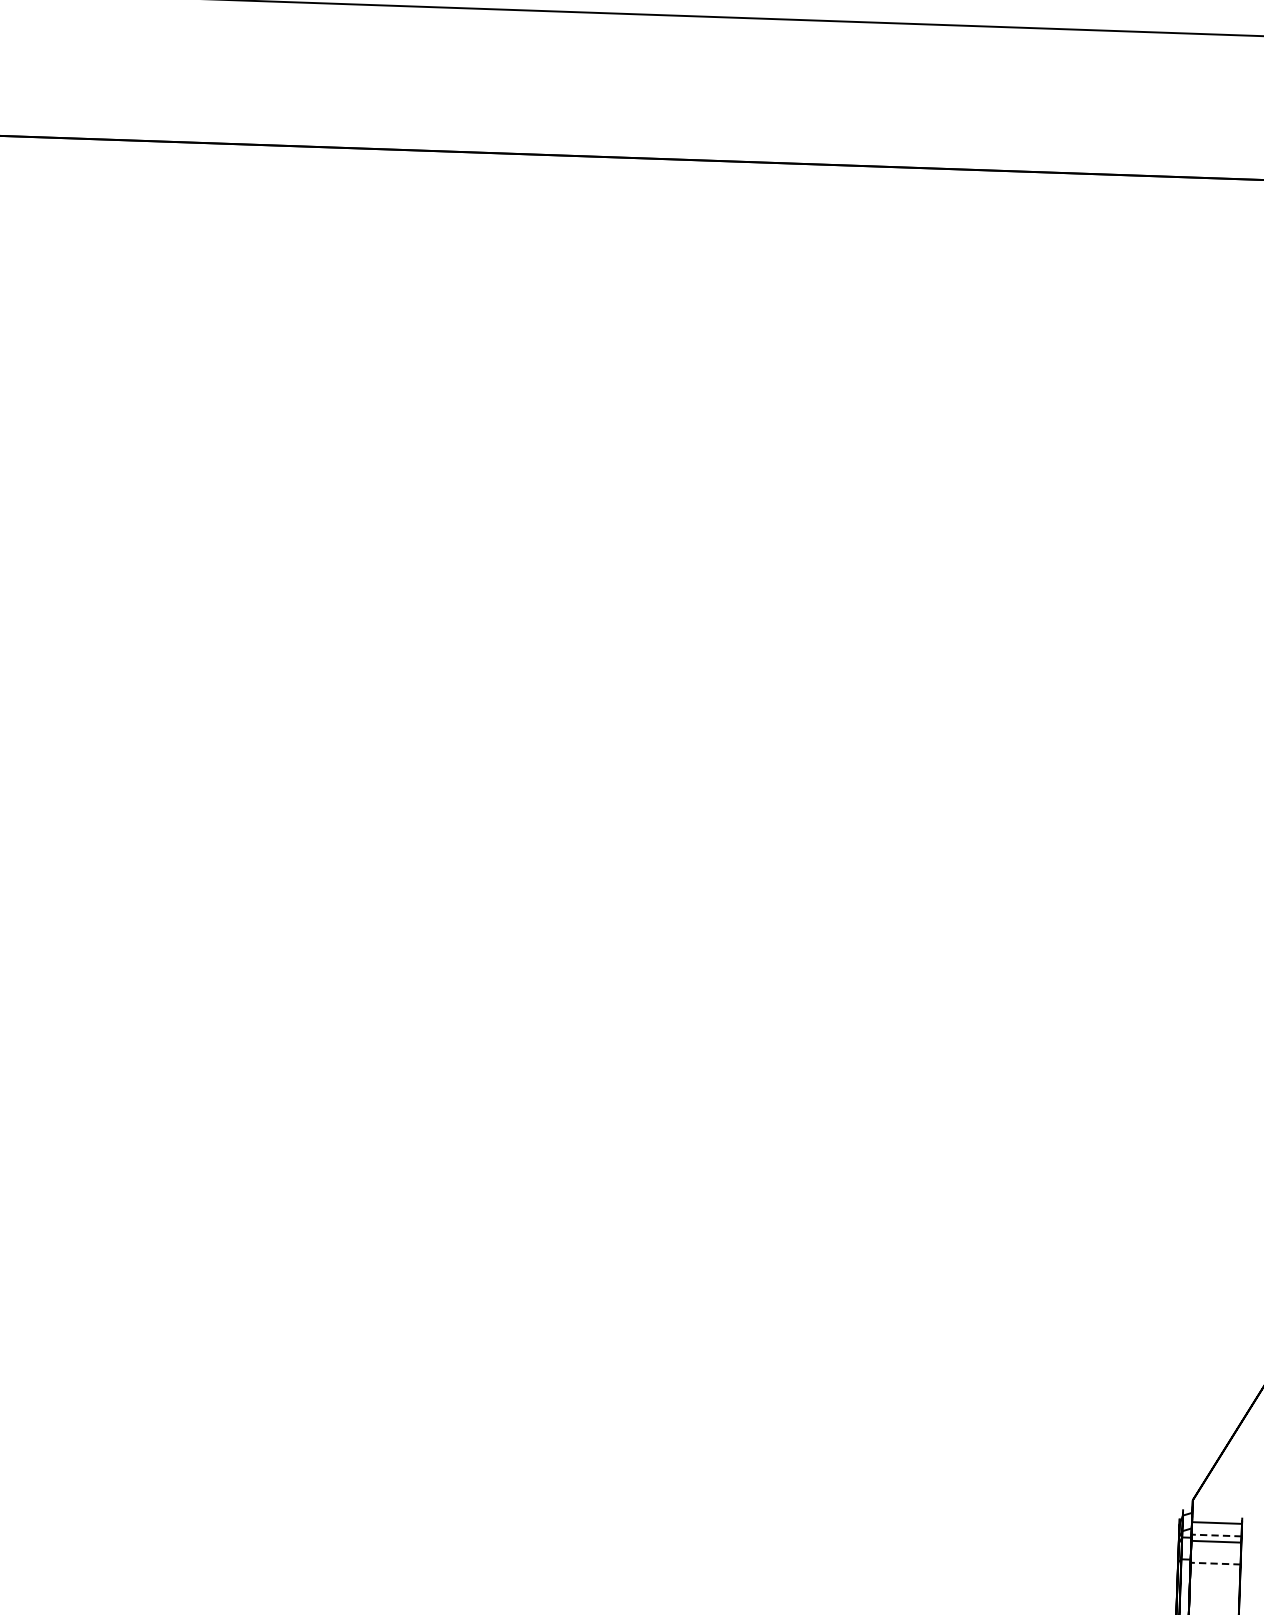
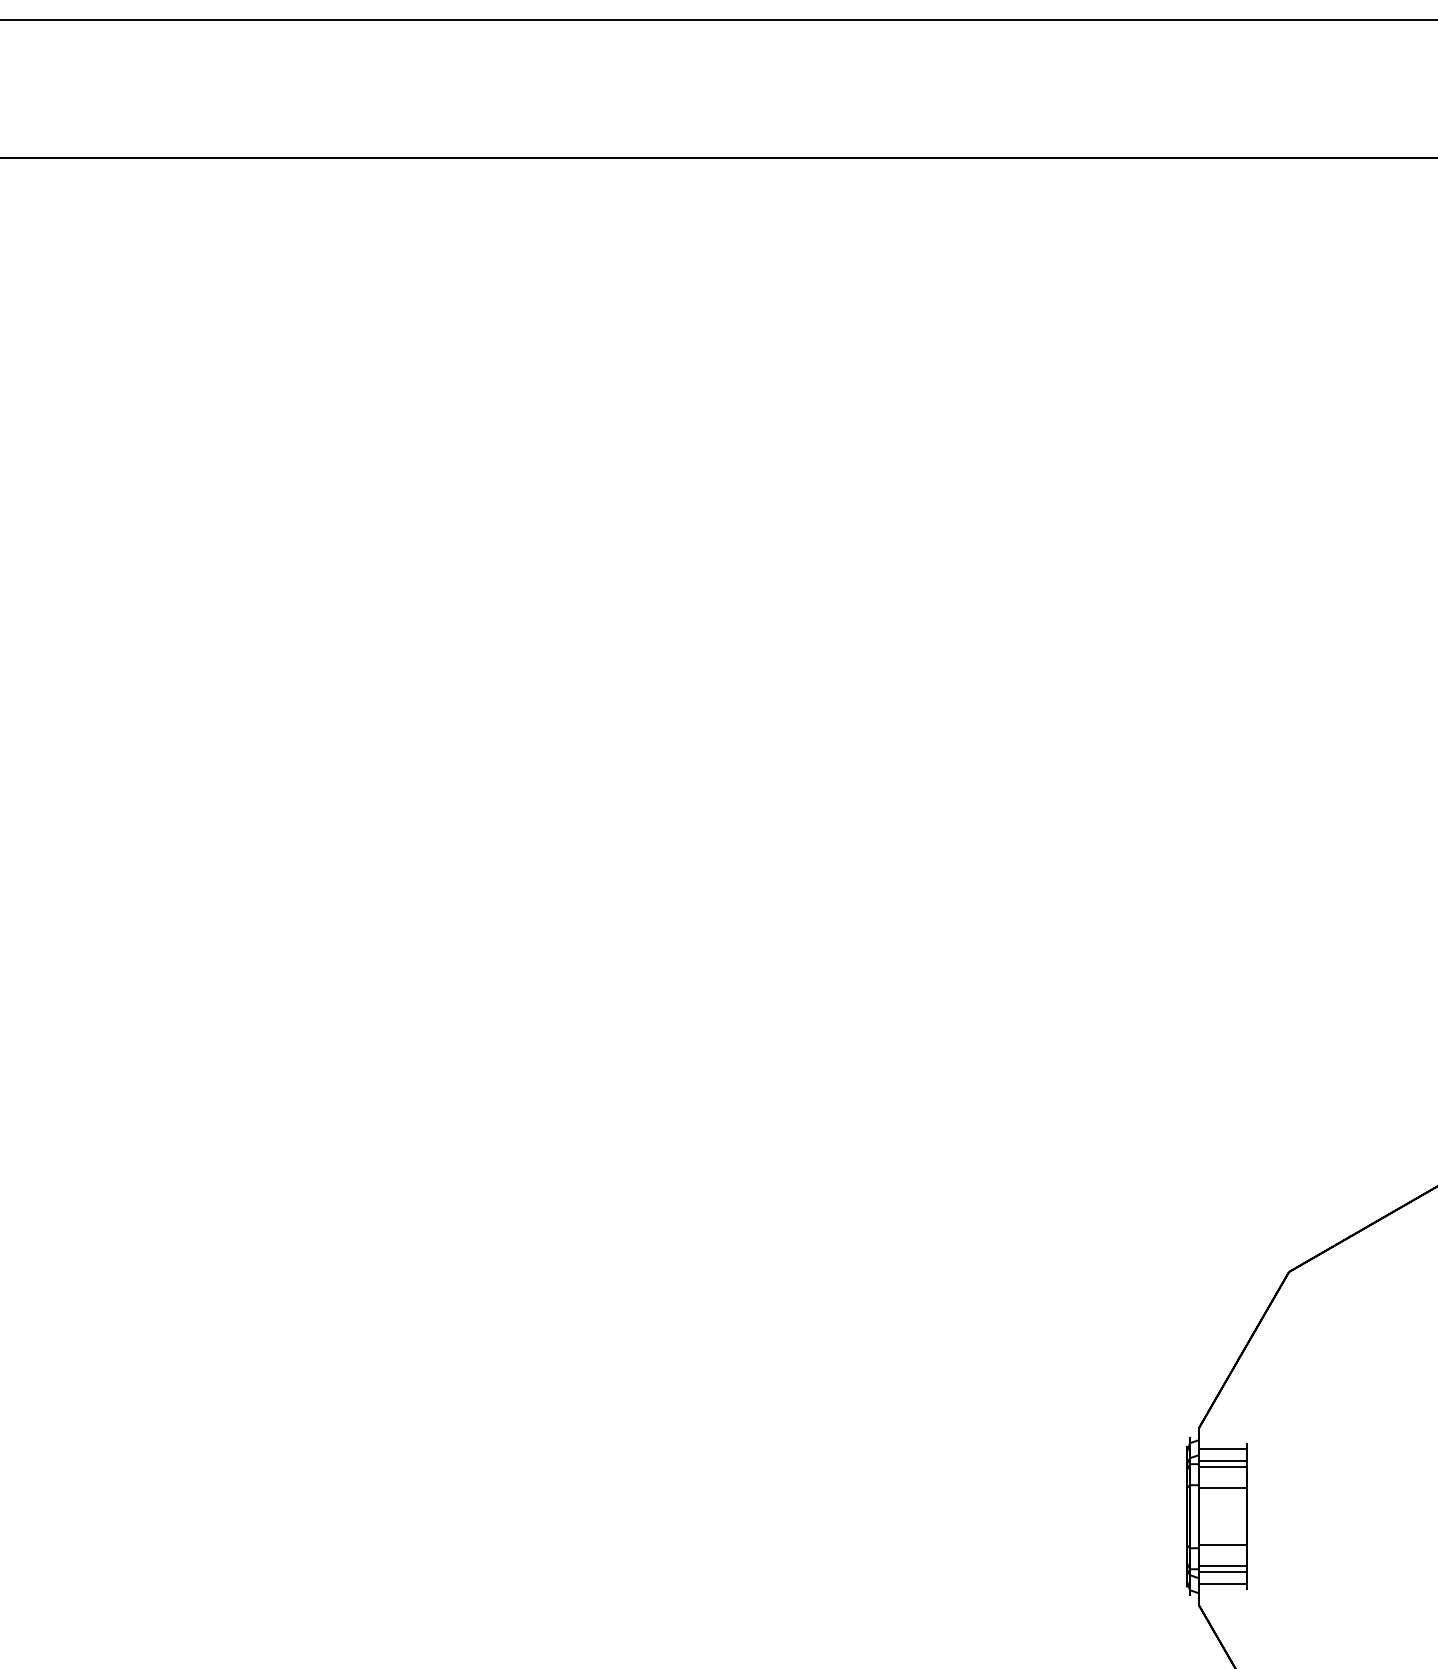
line: (1216, 1535) -> (1222, 1461), dashed -> solid
line: (1215, 1563) -> (1222, 1488), dashed -> solid

